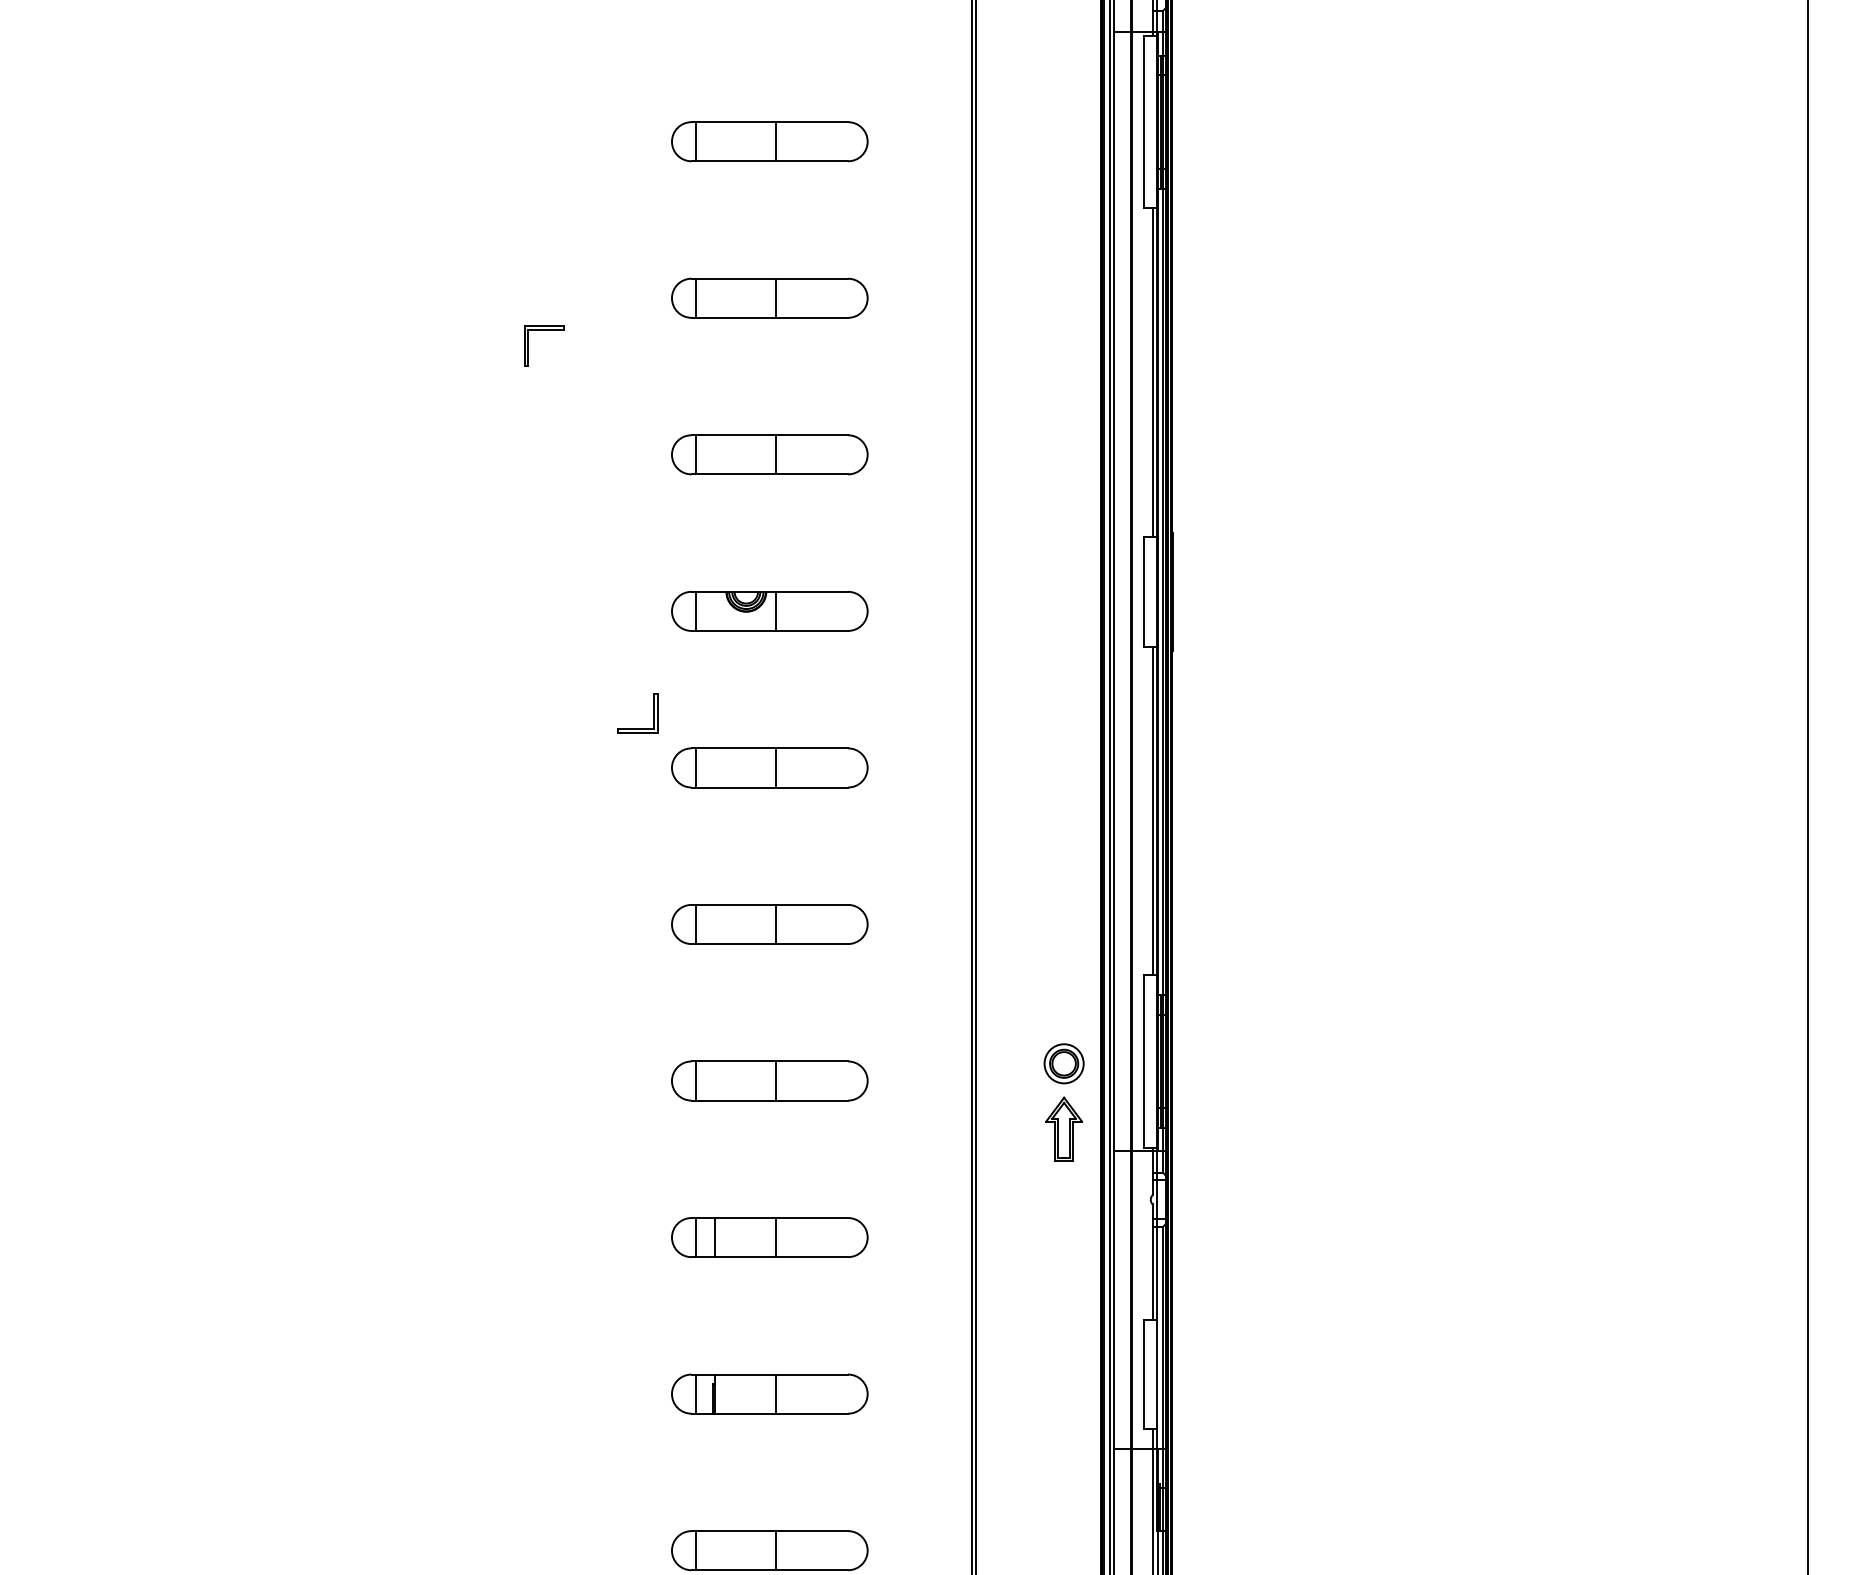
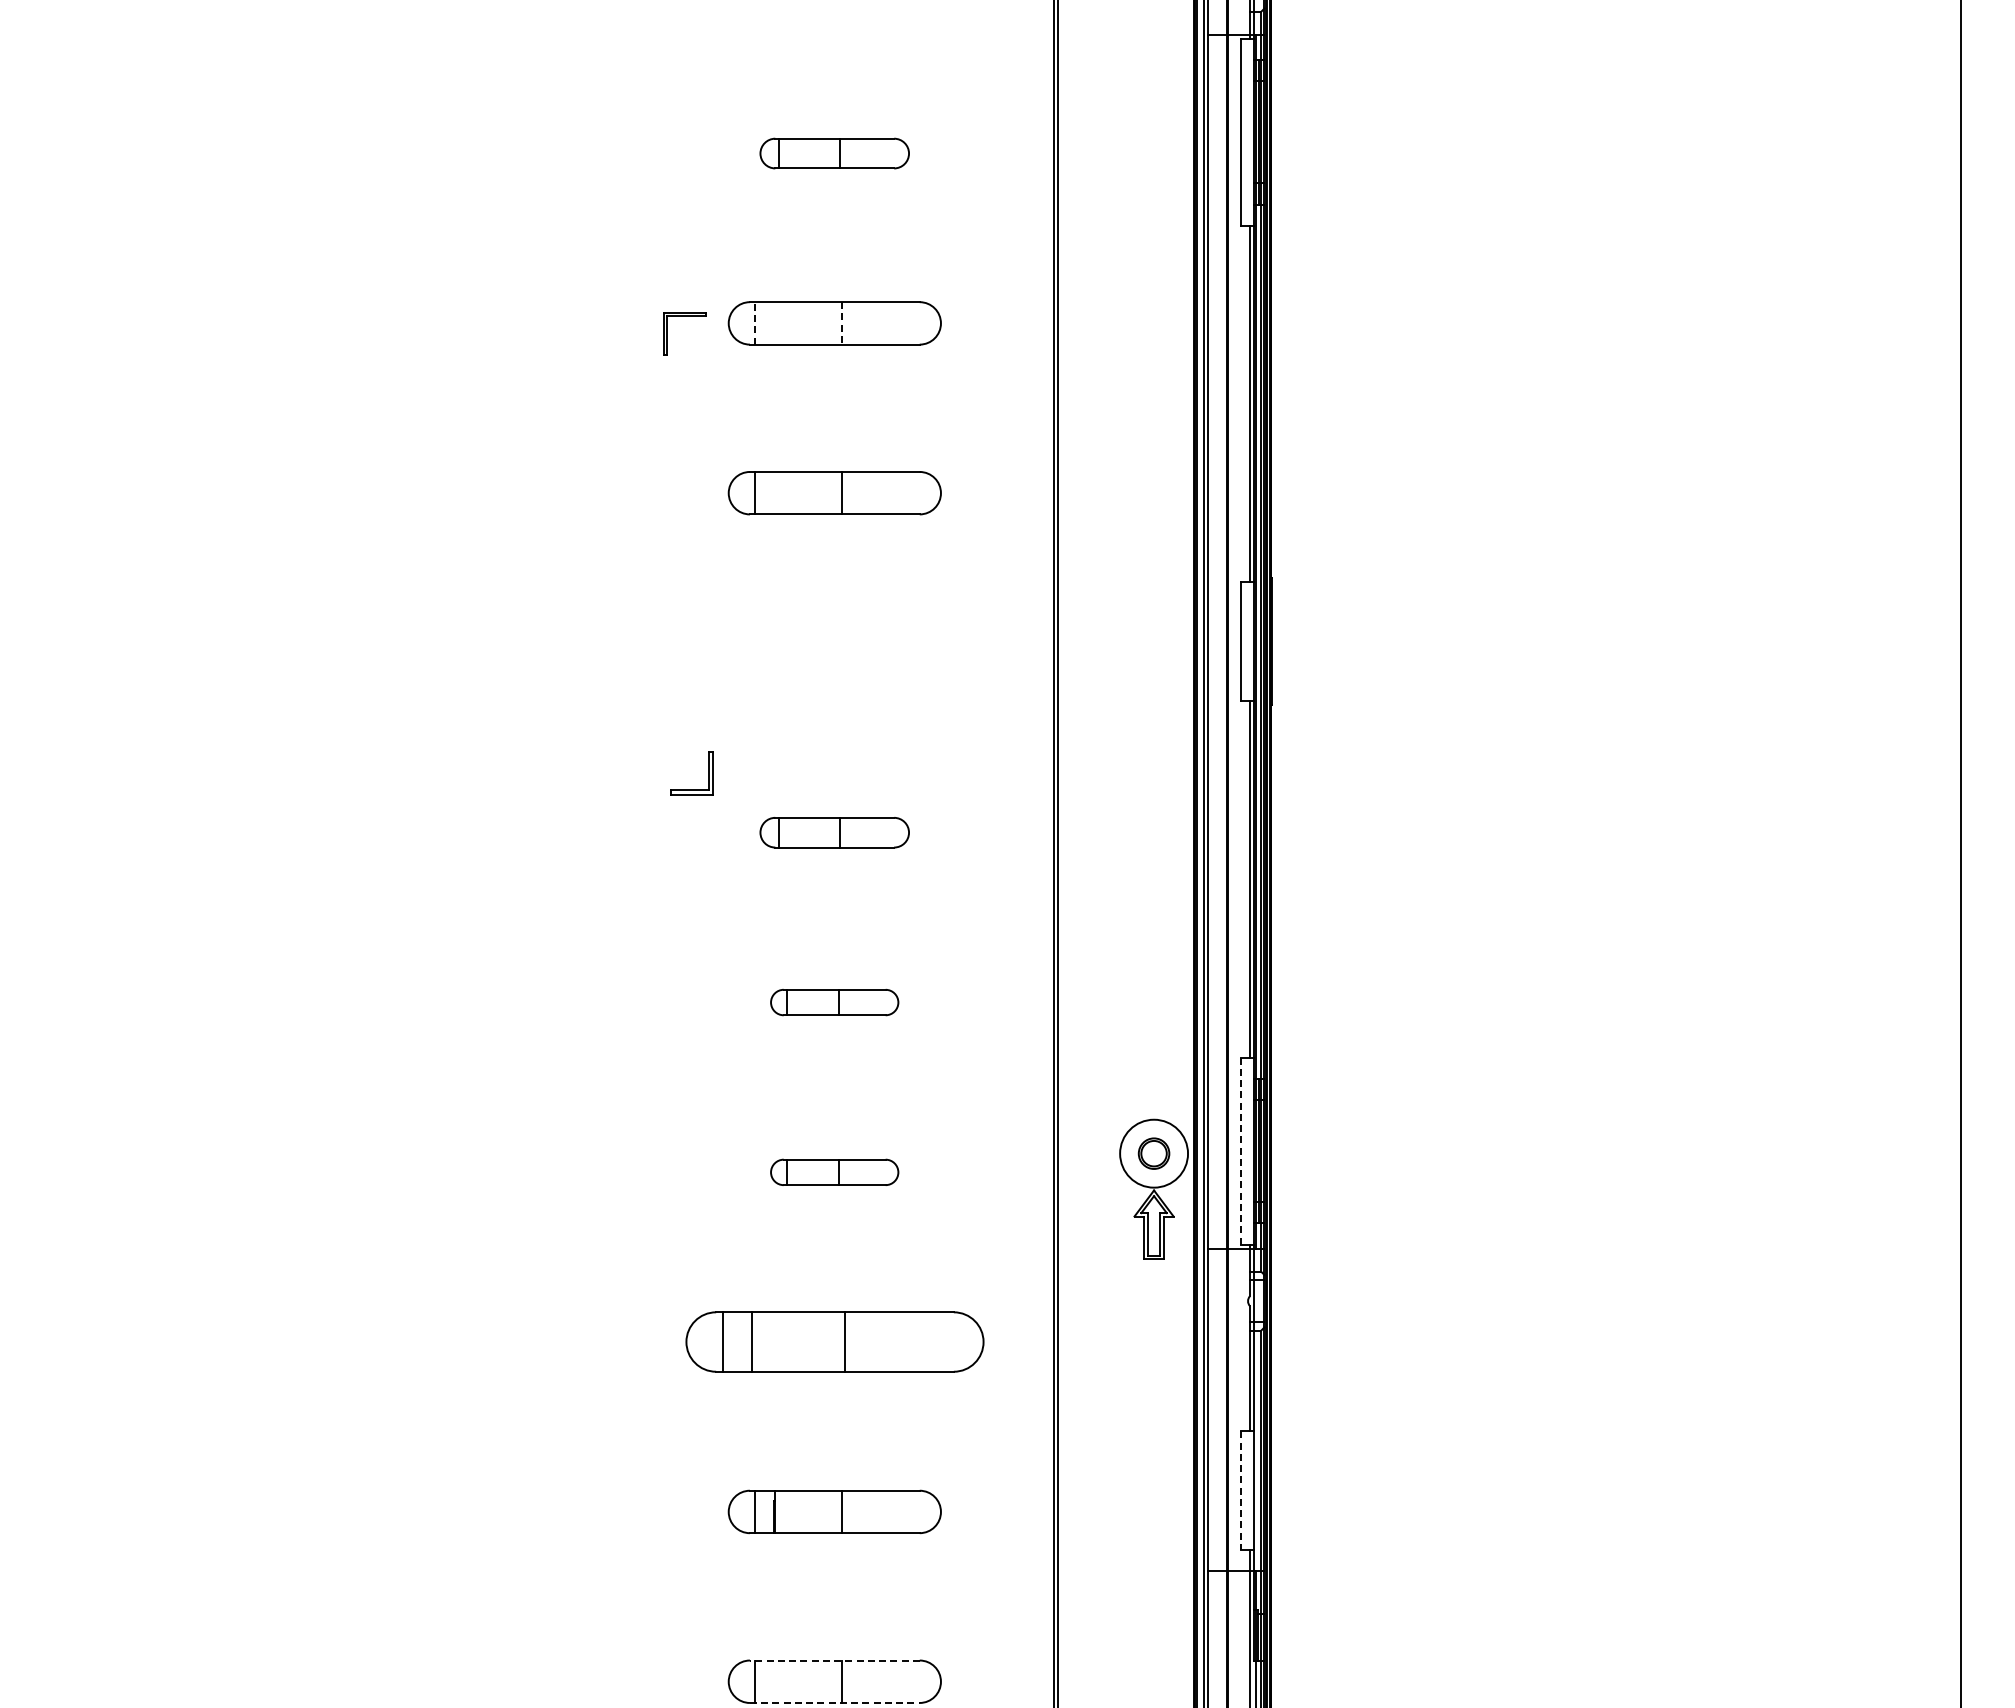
part: (769, 141) -> (834, 153), size x0.7
line: (696, 297) -> (755, 322), solid -> dashed
line: (775, 298) -> (841, 323), solid -> dashed
part: (544, 329) -> (684, 316), moved
part: (769, 610) -> (834, 662), removed
part: (769, 767) -> (834, 832), size x0.7
part: (769, 924) -> (834, 1002), size x0.6
line: (1143, 1061) -> (1240, 1151), solid -> dashed
circle: (1063, 1063) -> (1153, 1153), size x1.6
part: (769, 1081) -> (834, 1172), size x0.6
part: (769, 1237) -> (834, 1342), size x1.4
line: (1143, 1375) -> (1240, 1491), solid -> dashed
line: (769, 1531) -> (834, 1660), solid -> dashed
line: (769, 1569) -> (834, 1702), solid -> dashed

